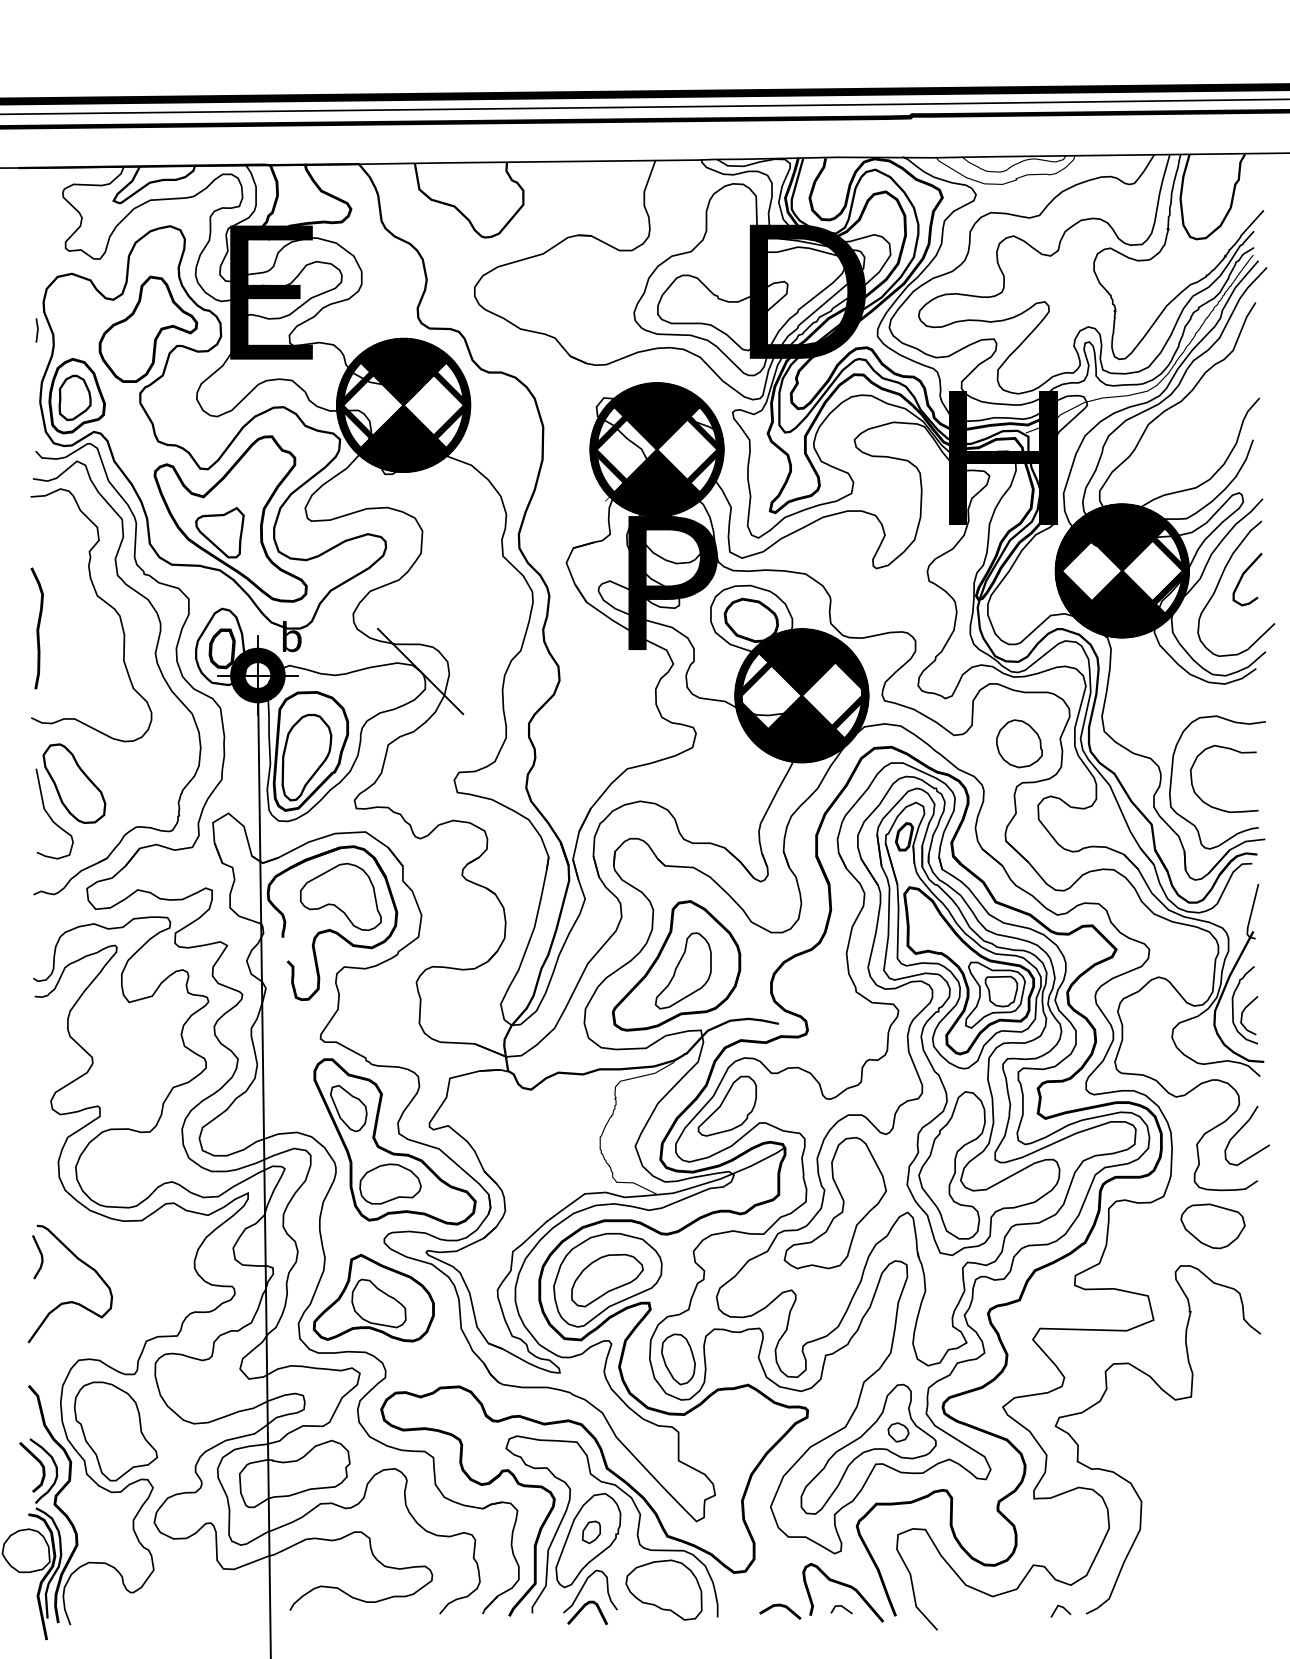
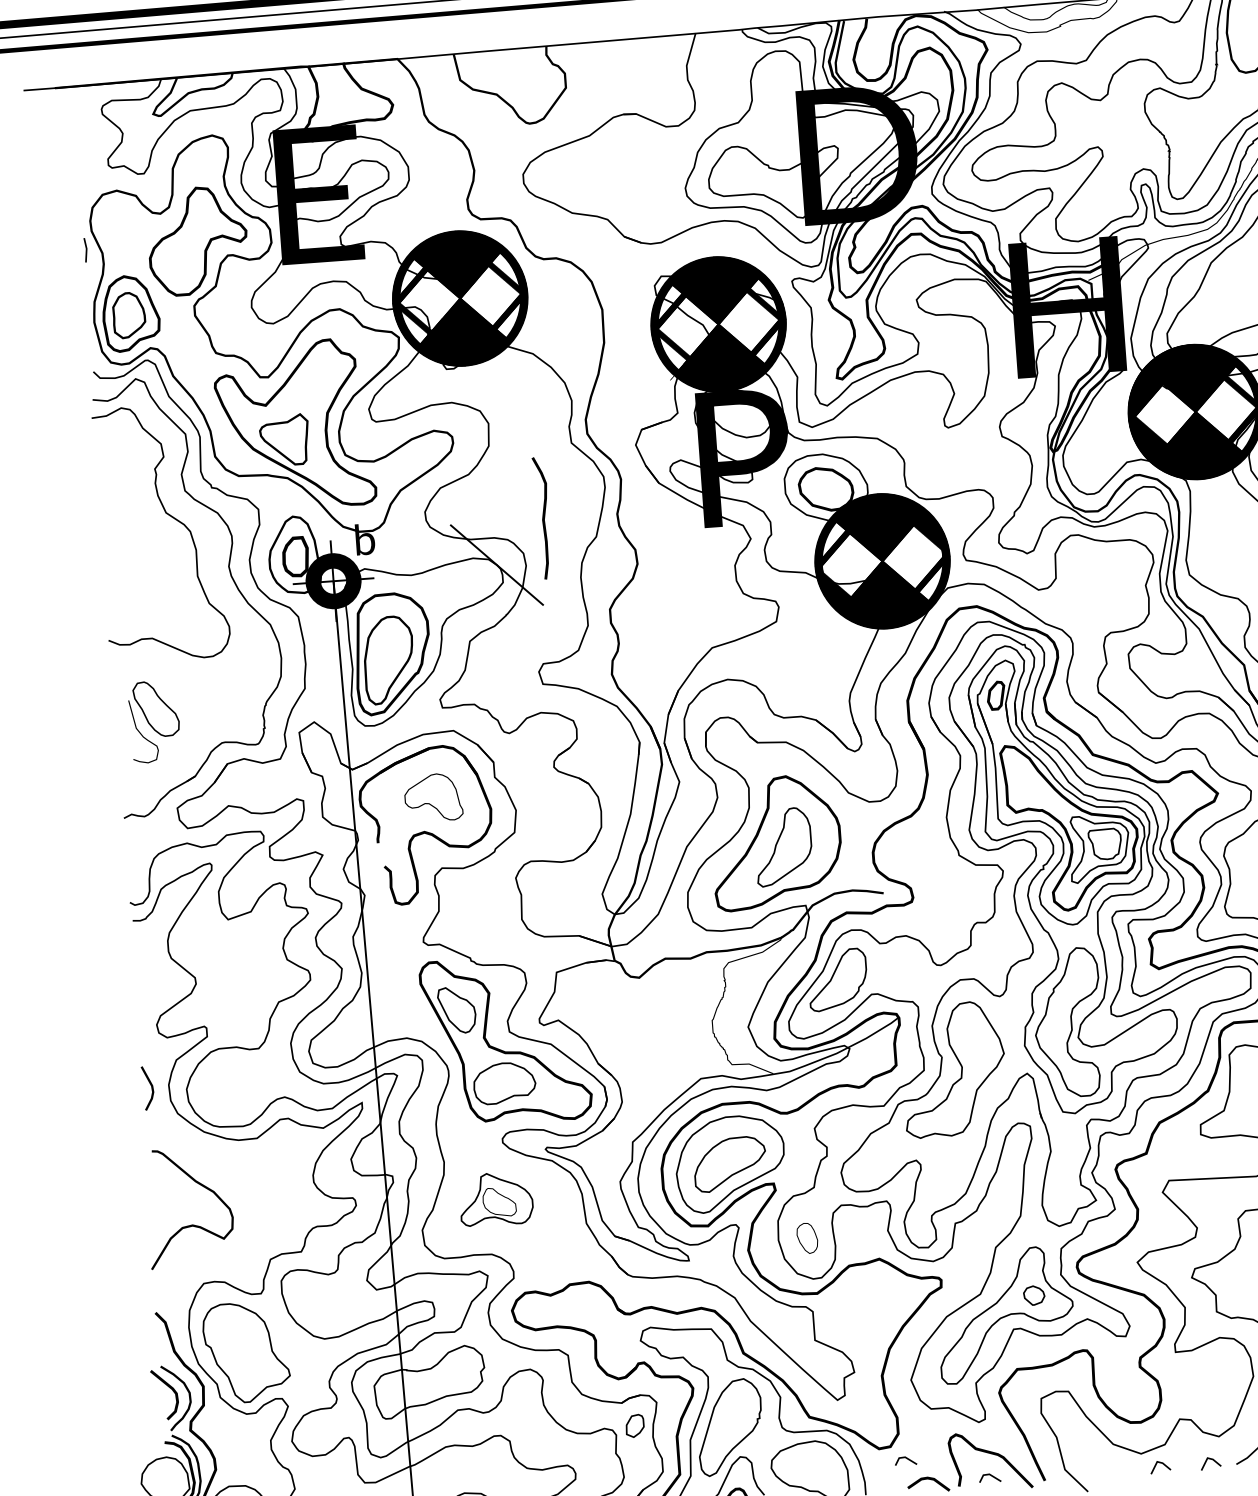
curve: (36, 628) -> (542, 518), moved
part: (1019, 743) -> (1105, 593), removed
part: (70, 801) -> (154, 721), size x0.7
part: (340, 896) -> (433, 797), size x0.7
line: (40, 1255) -> (150, 1086), moved
part: (373, 1297) -> (495, 1198), size x0.6
part: (678, 1359) -> (807, 1238), size x0.6
part: (591, 1532) -> (635, 1426), moved
line: (760, 1584) -> (906, 1458), added
line: (1010, 1607) -> (1159, 1463), added

